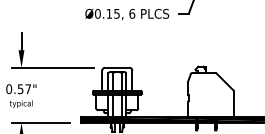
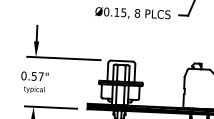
text: (132, 13) -> (137, 13), 6 -> 8

